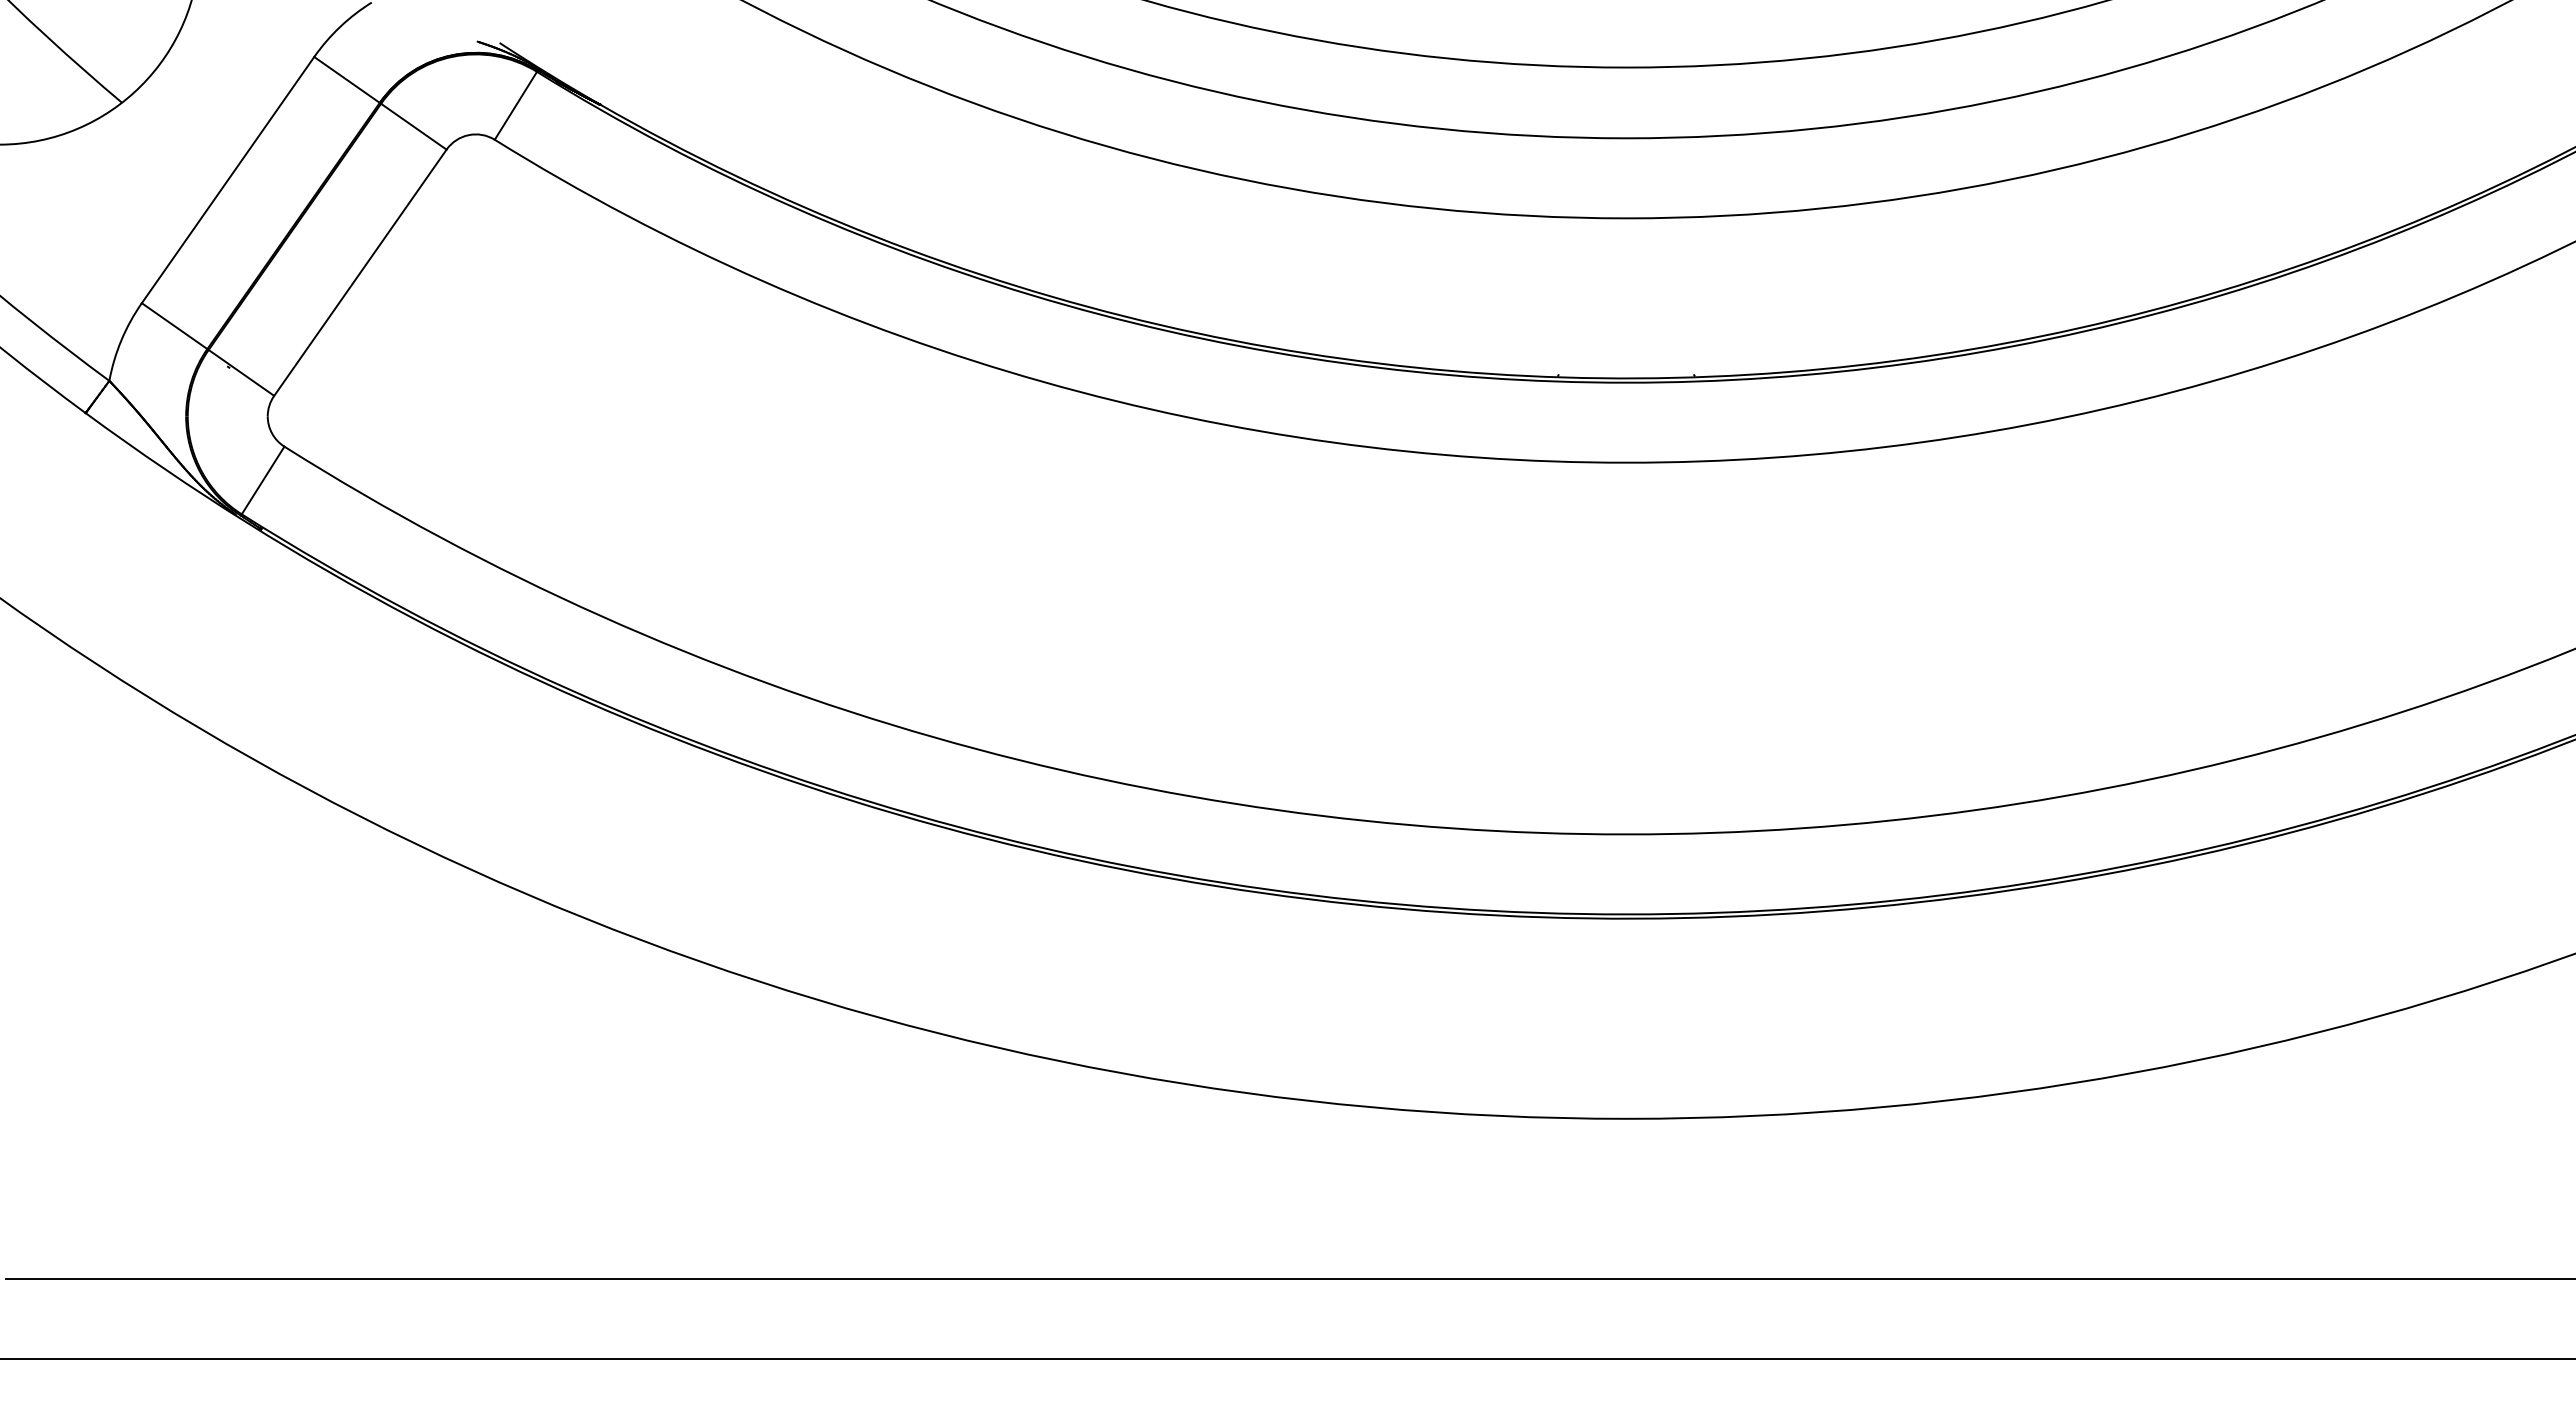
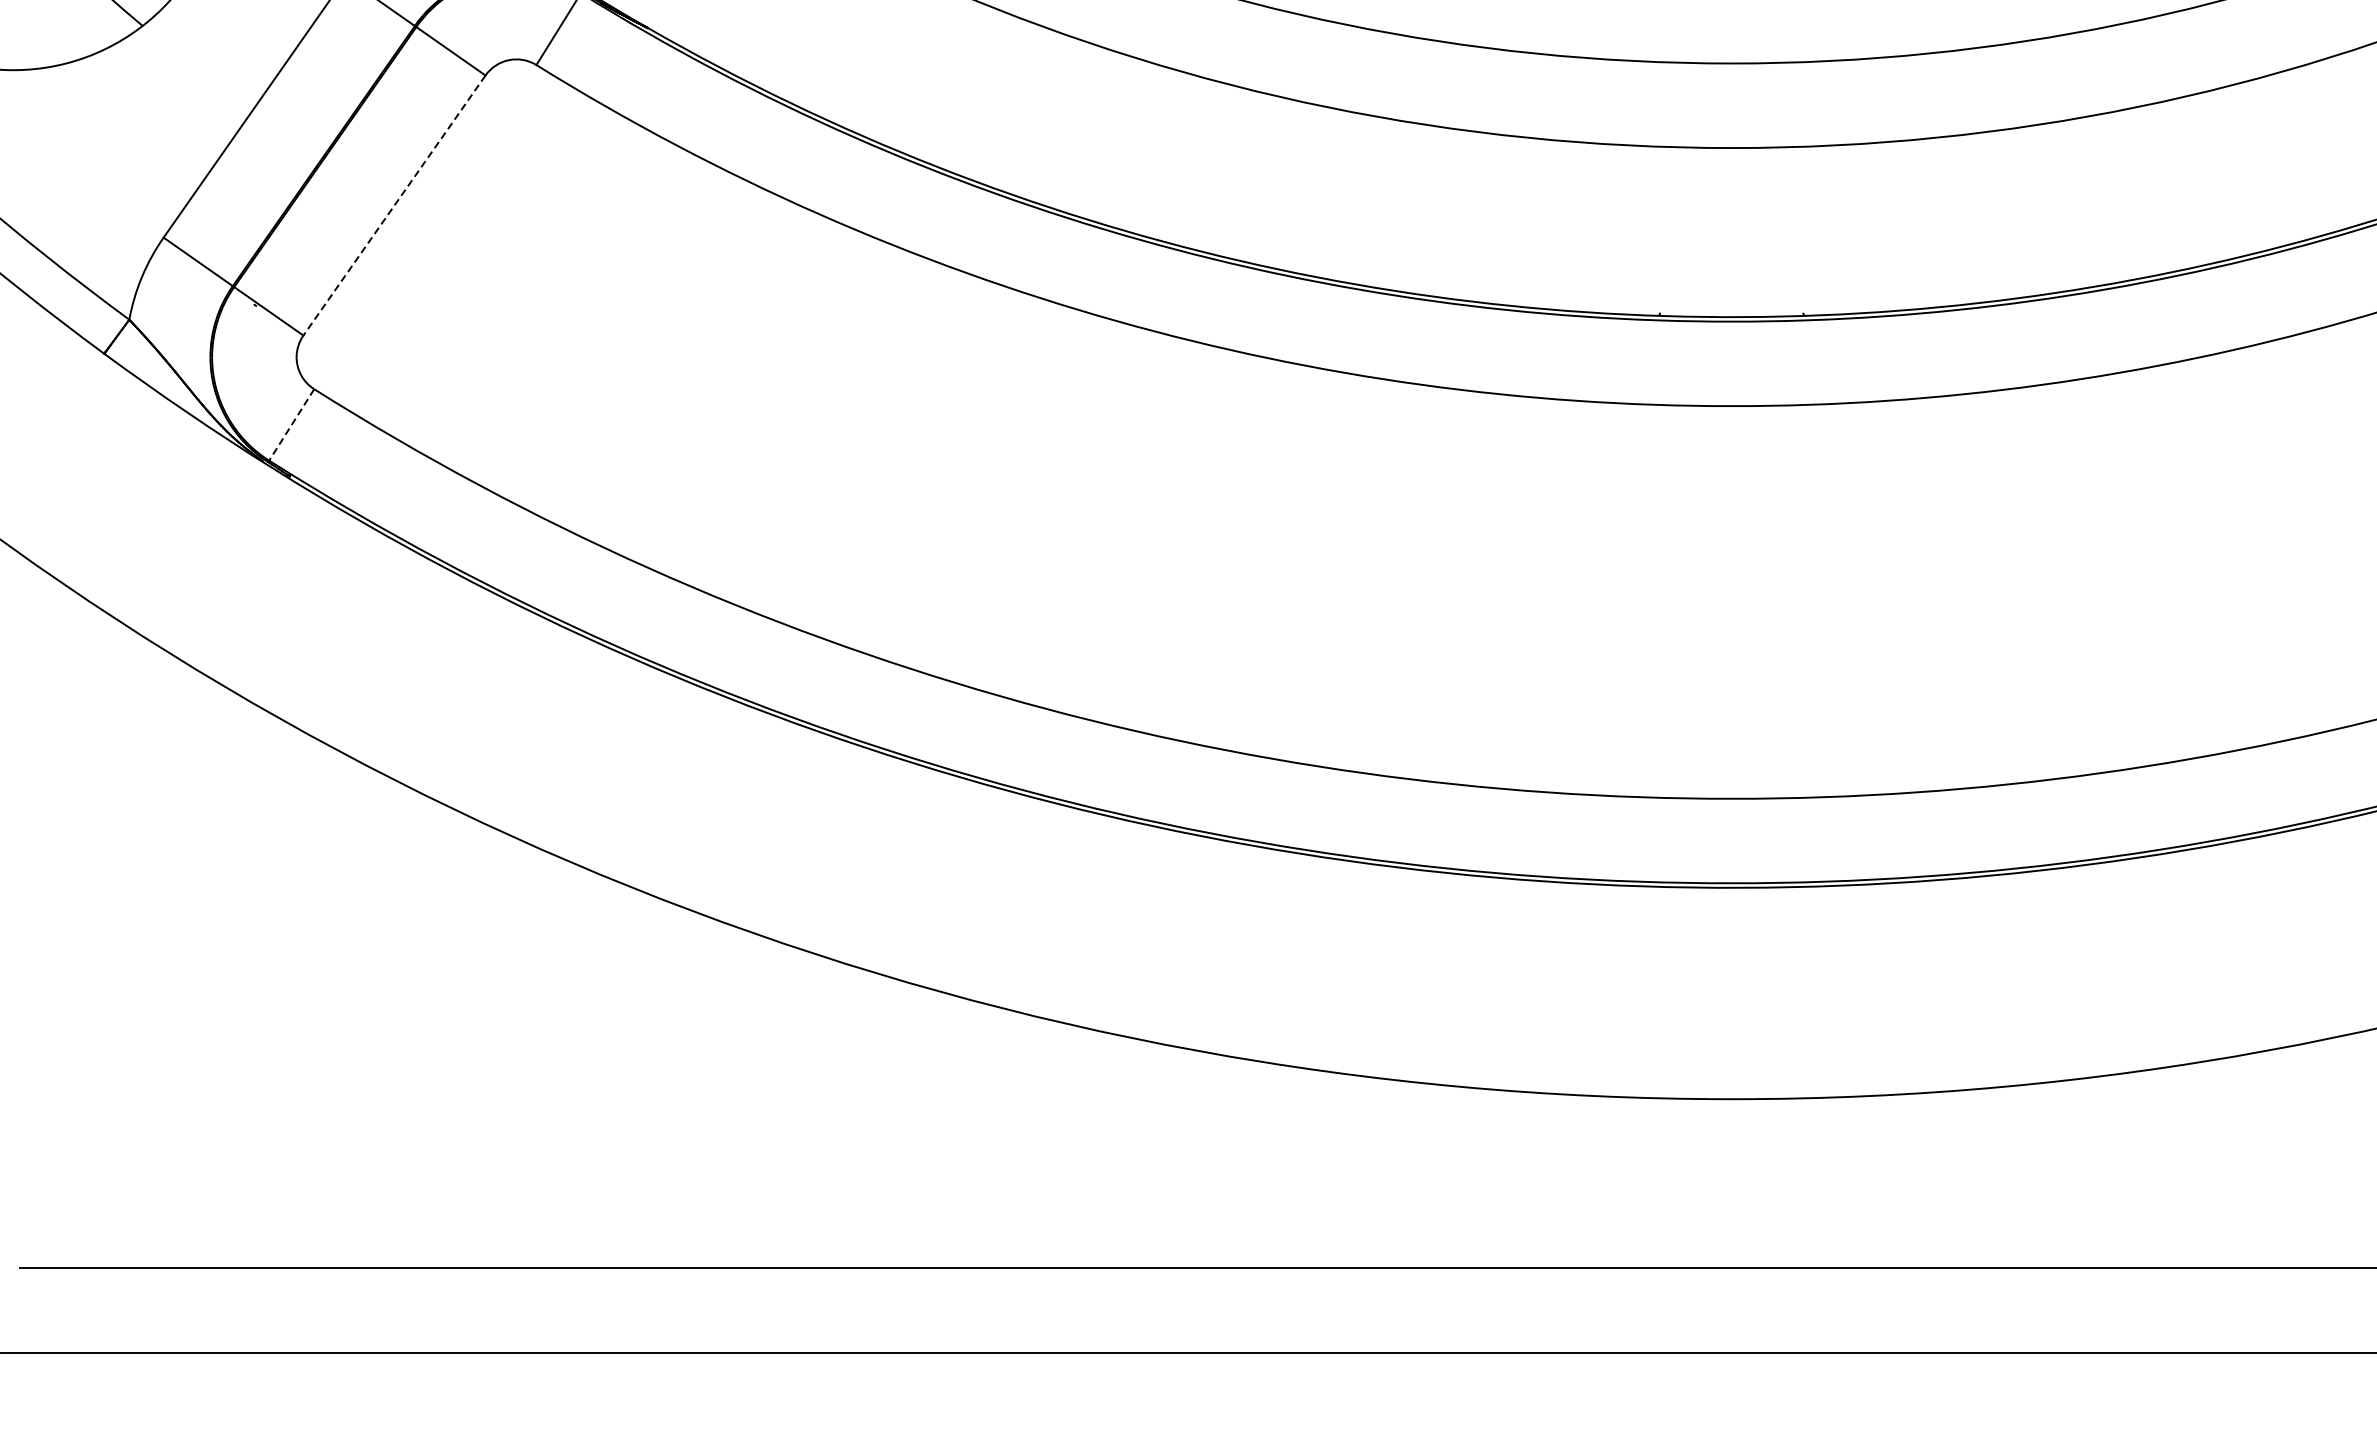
line: (360, 273) -> (394, 206), solid -> dashed
line: (263, 480) -> (292, 424), solid -> dashed

